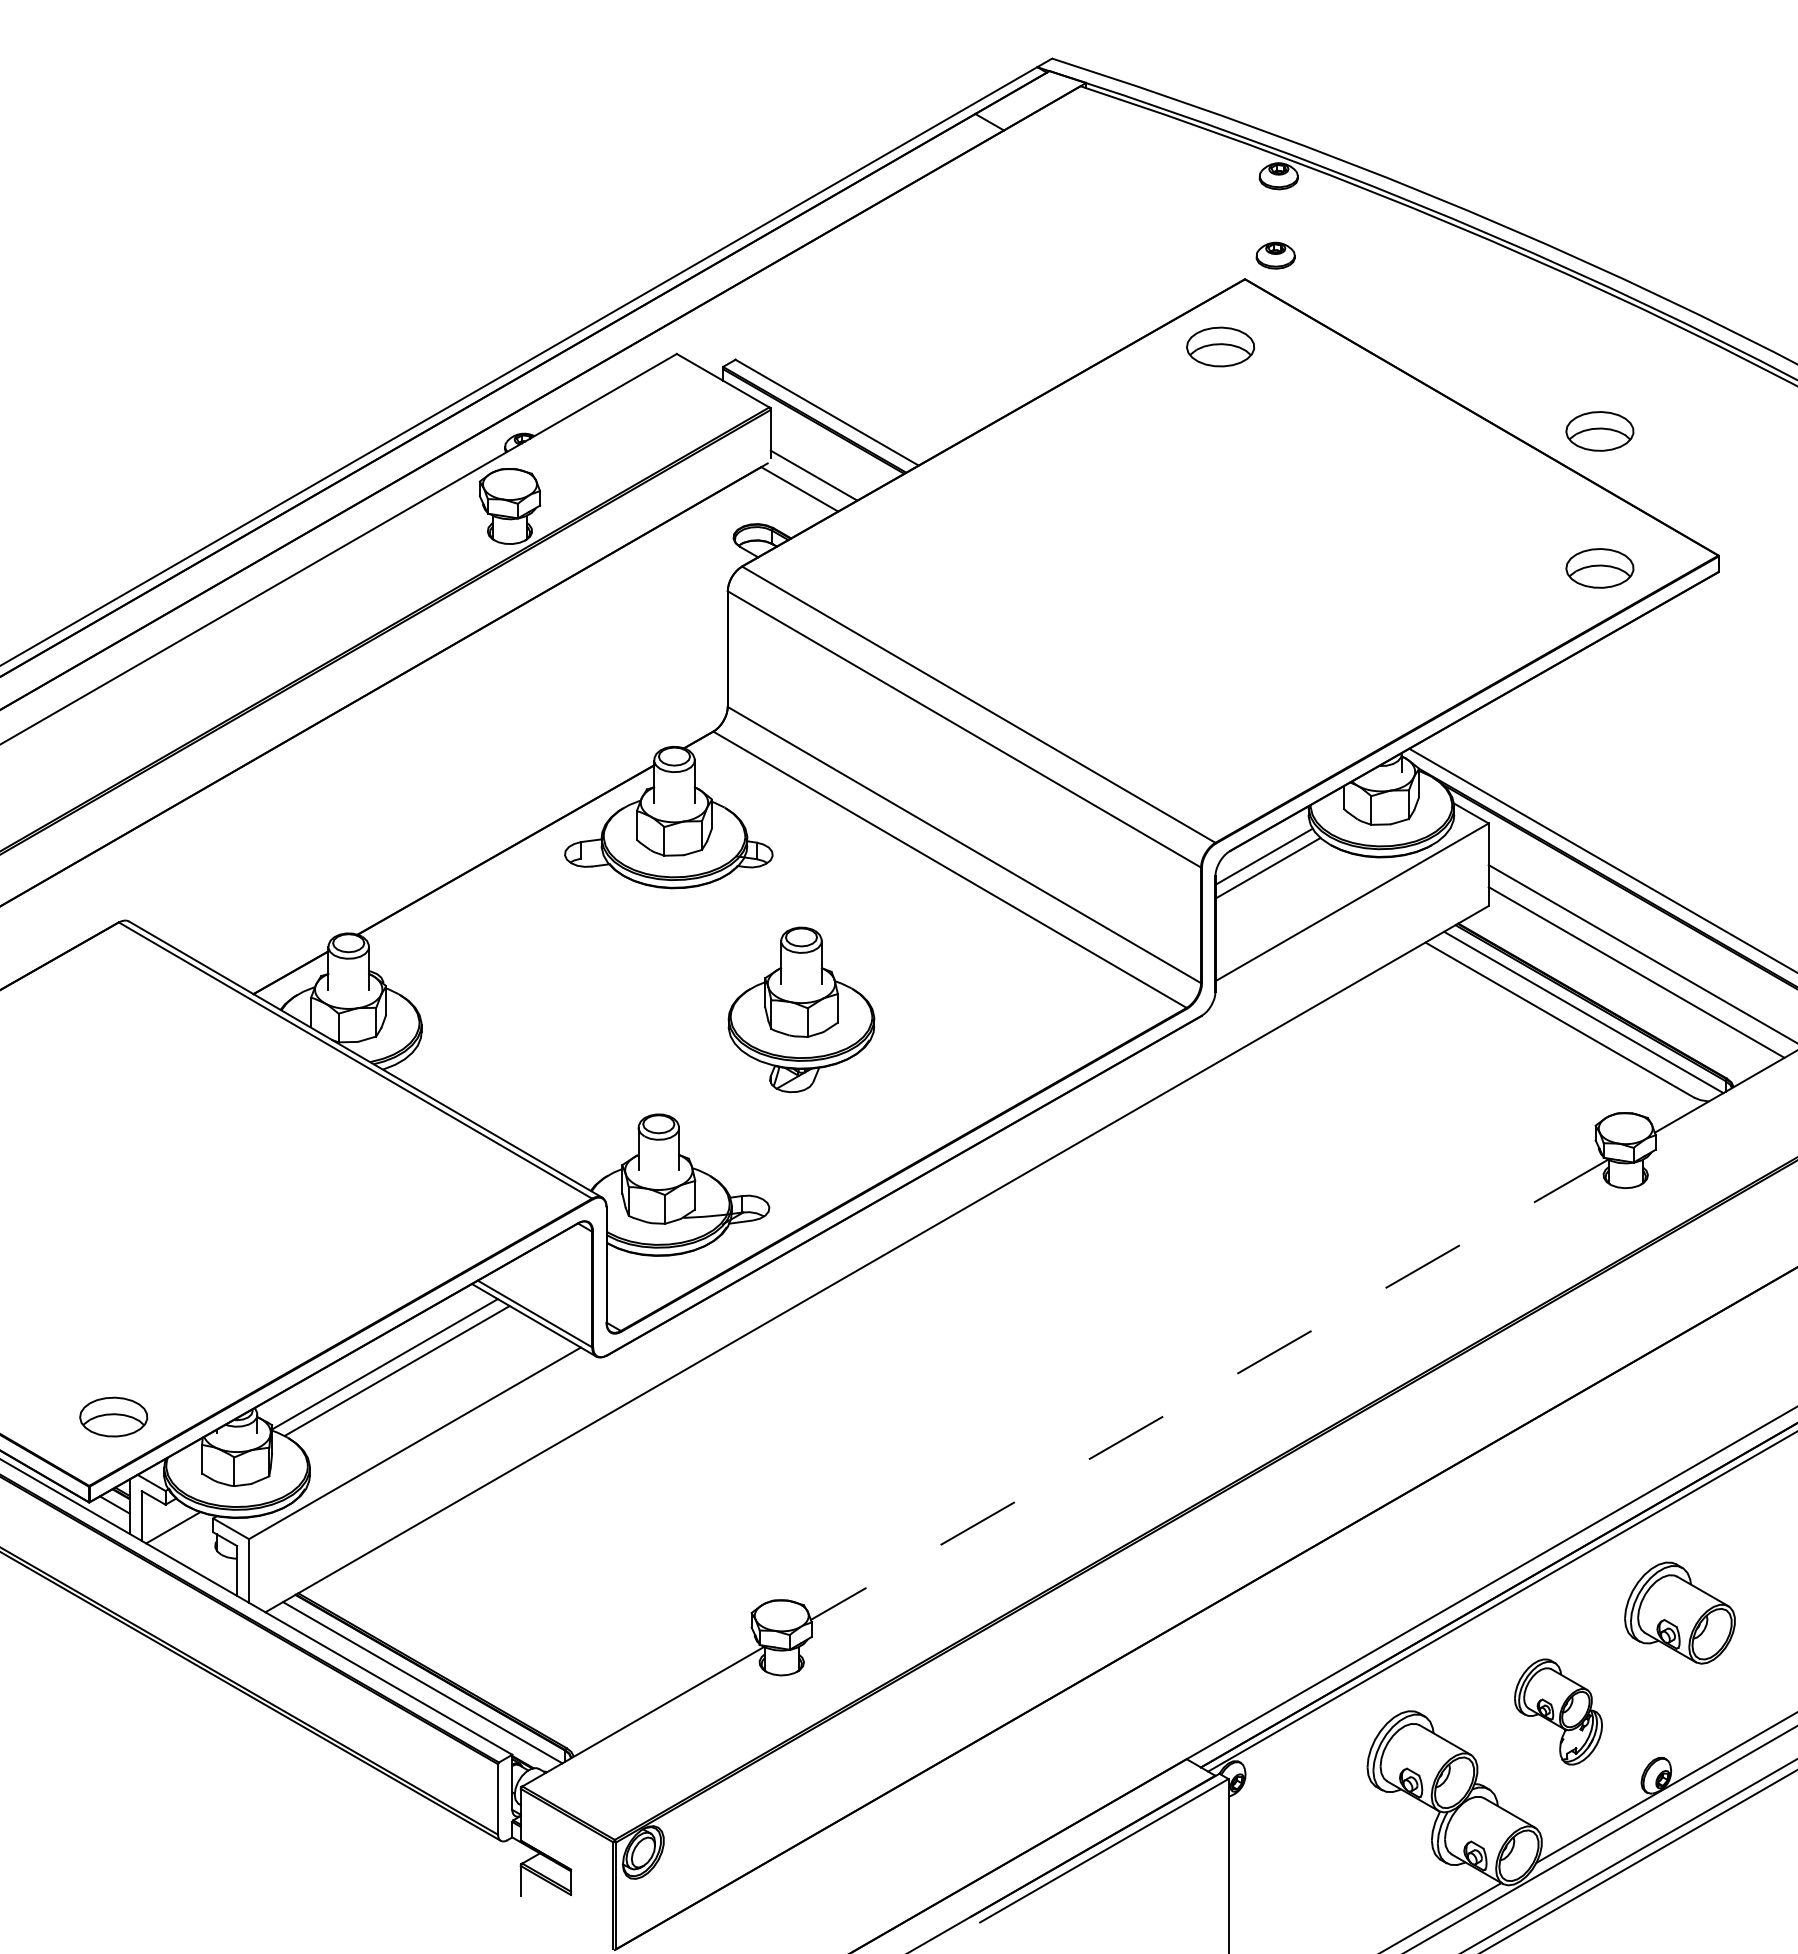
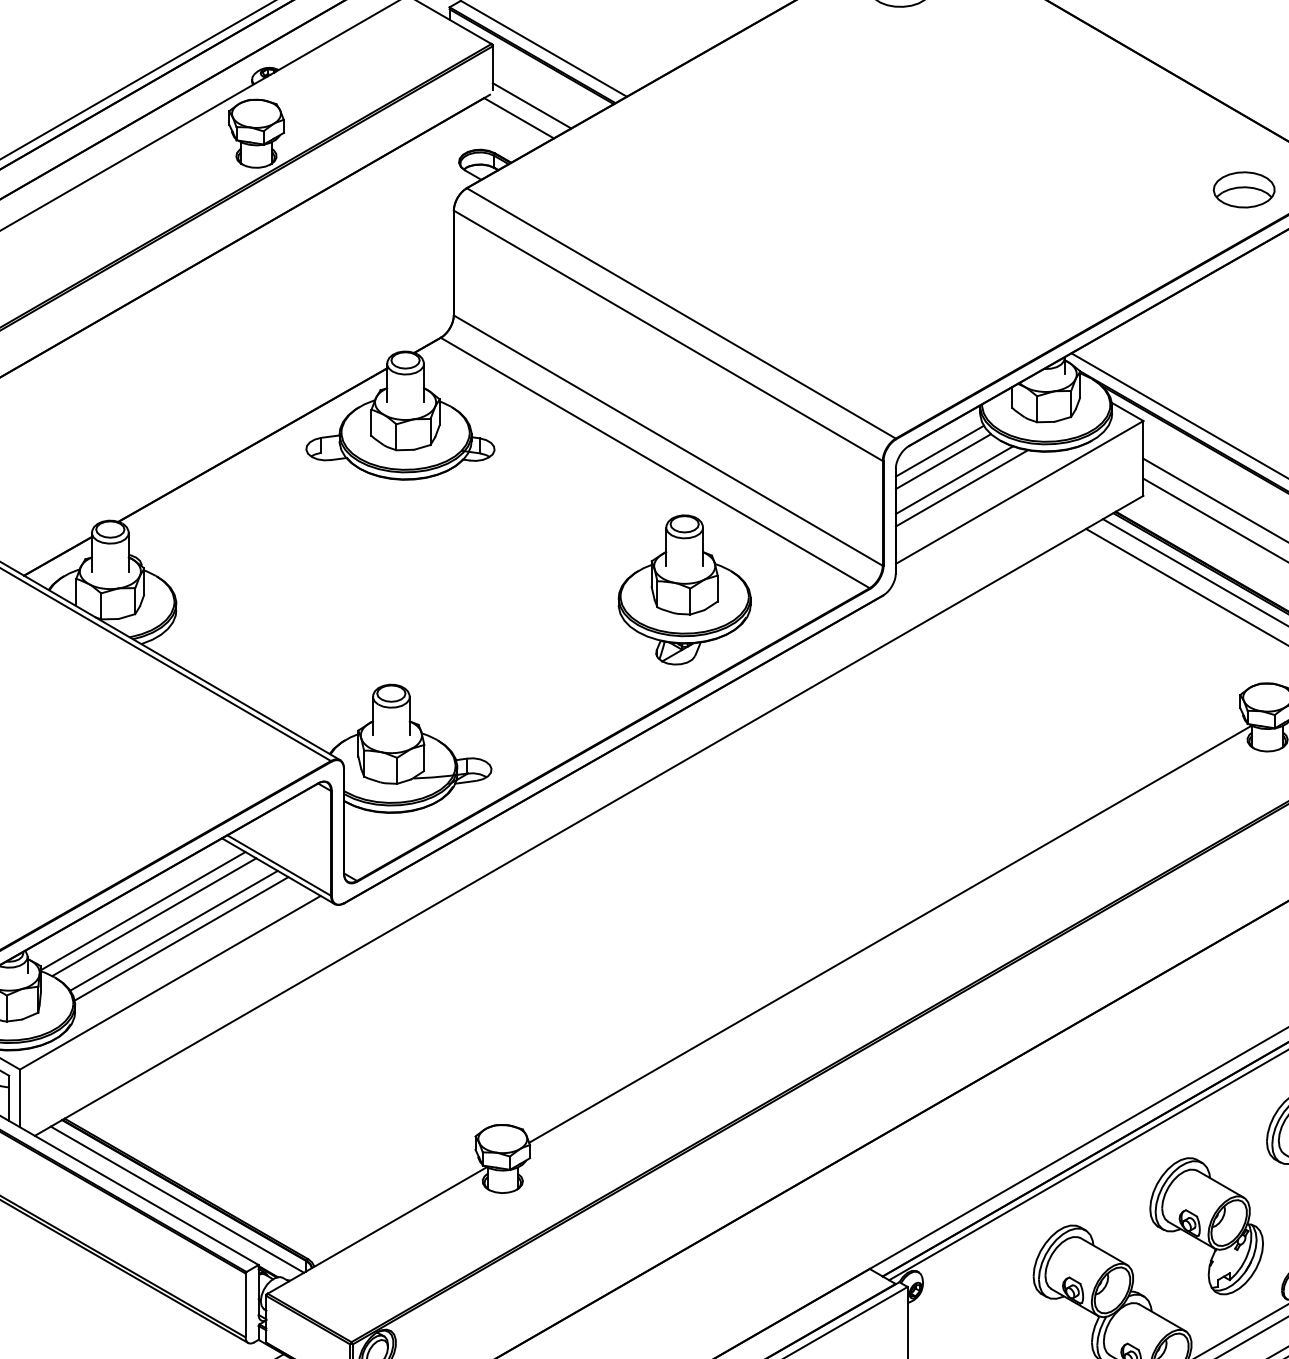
part: (1599, 431) -> (1243, 65), removed
line: (1279, 888) -> (953, 479), added
line: (1288, 897) -> (961, 488), added
part: (801, 1009) -> (684, 589), moved
line: (418, 1385) -> (173, 930), added
line: (1209, 1390) -> (890, 934), dashed -> solid
line: (427, 1394) -> (181, 938), added
part: (1558, 1711) -> (1206, 1225), size x1.43

